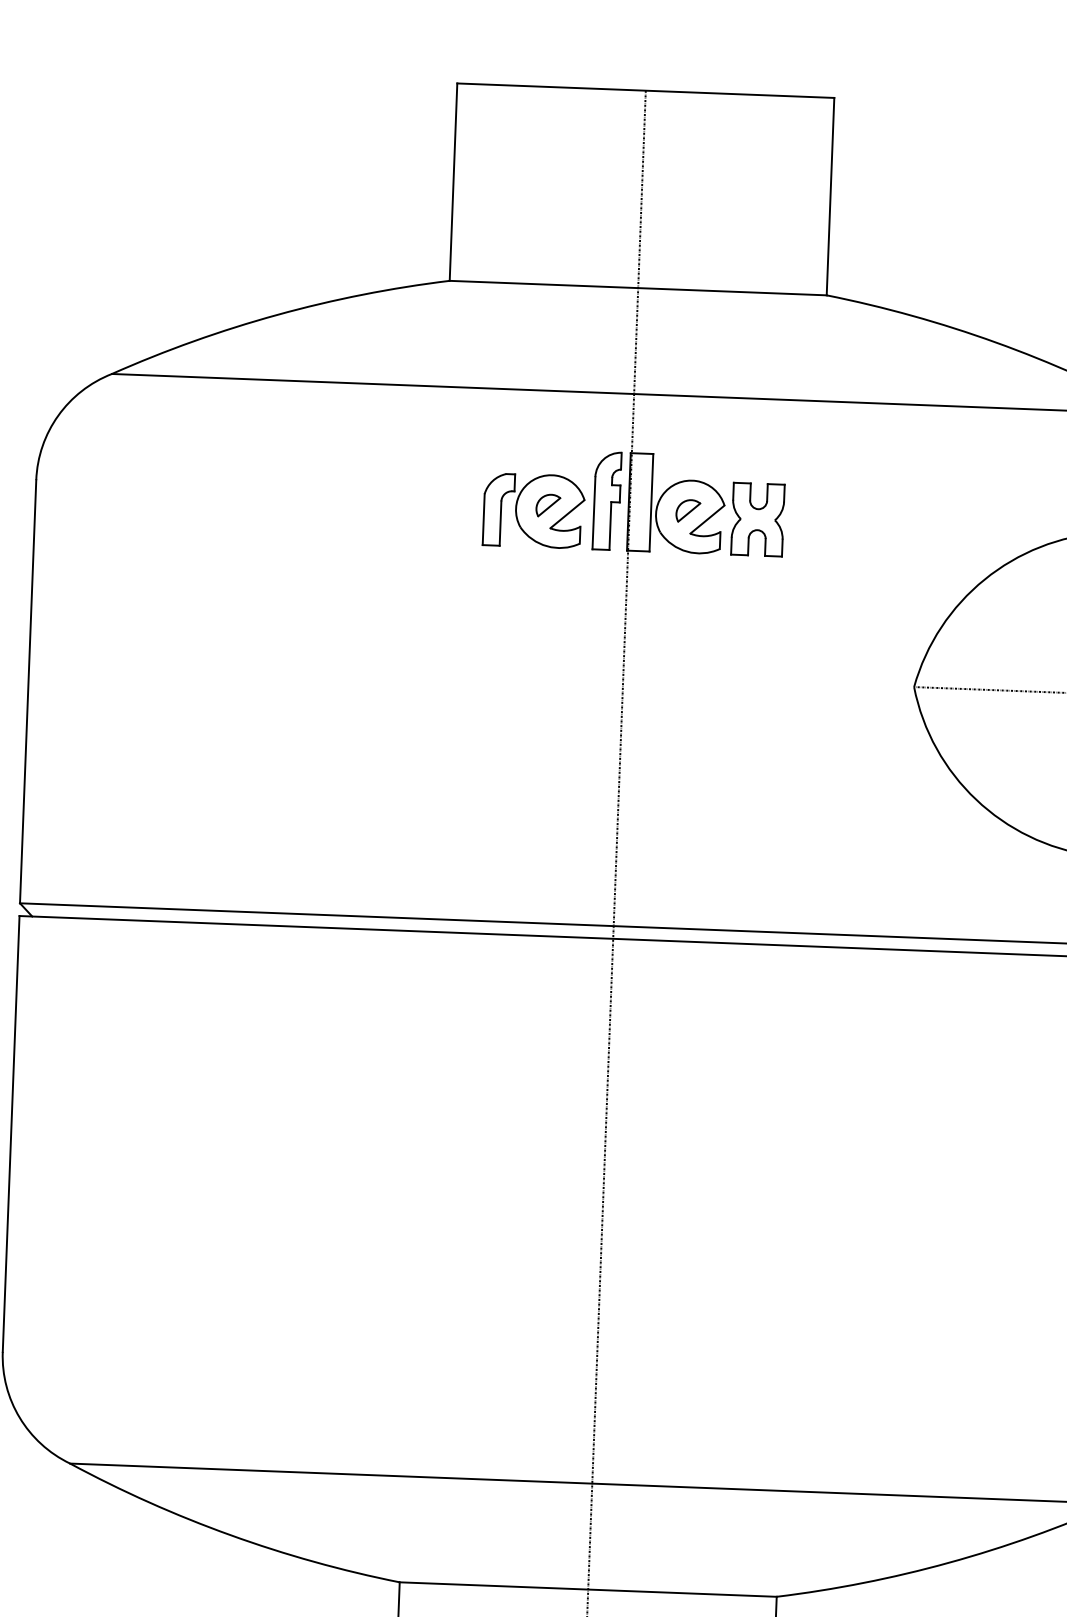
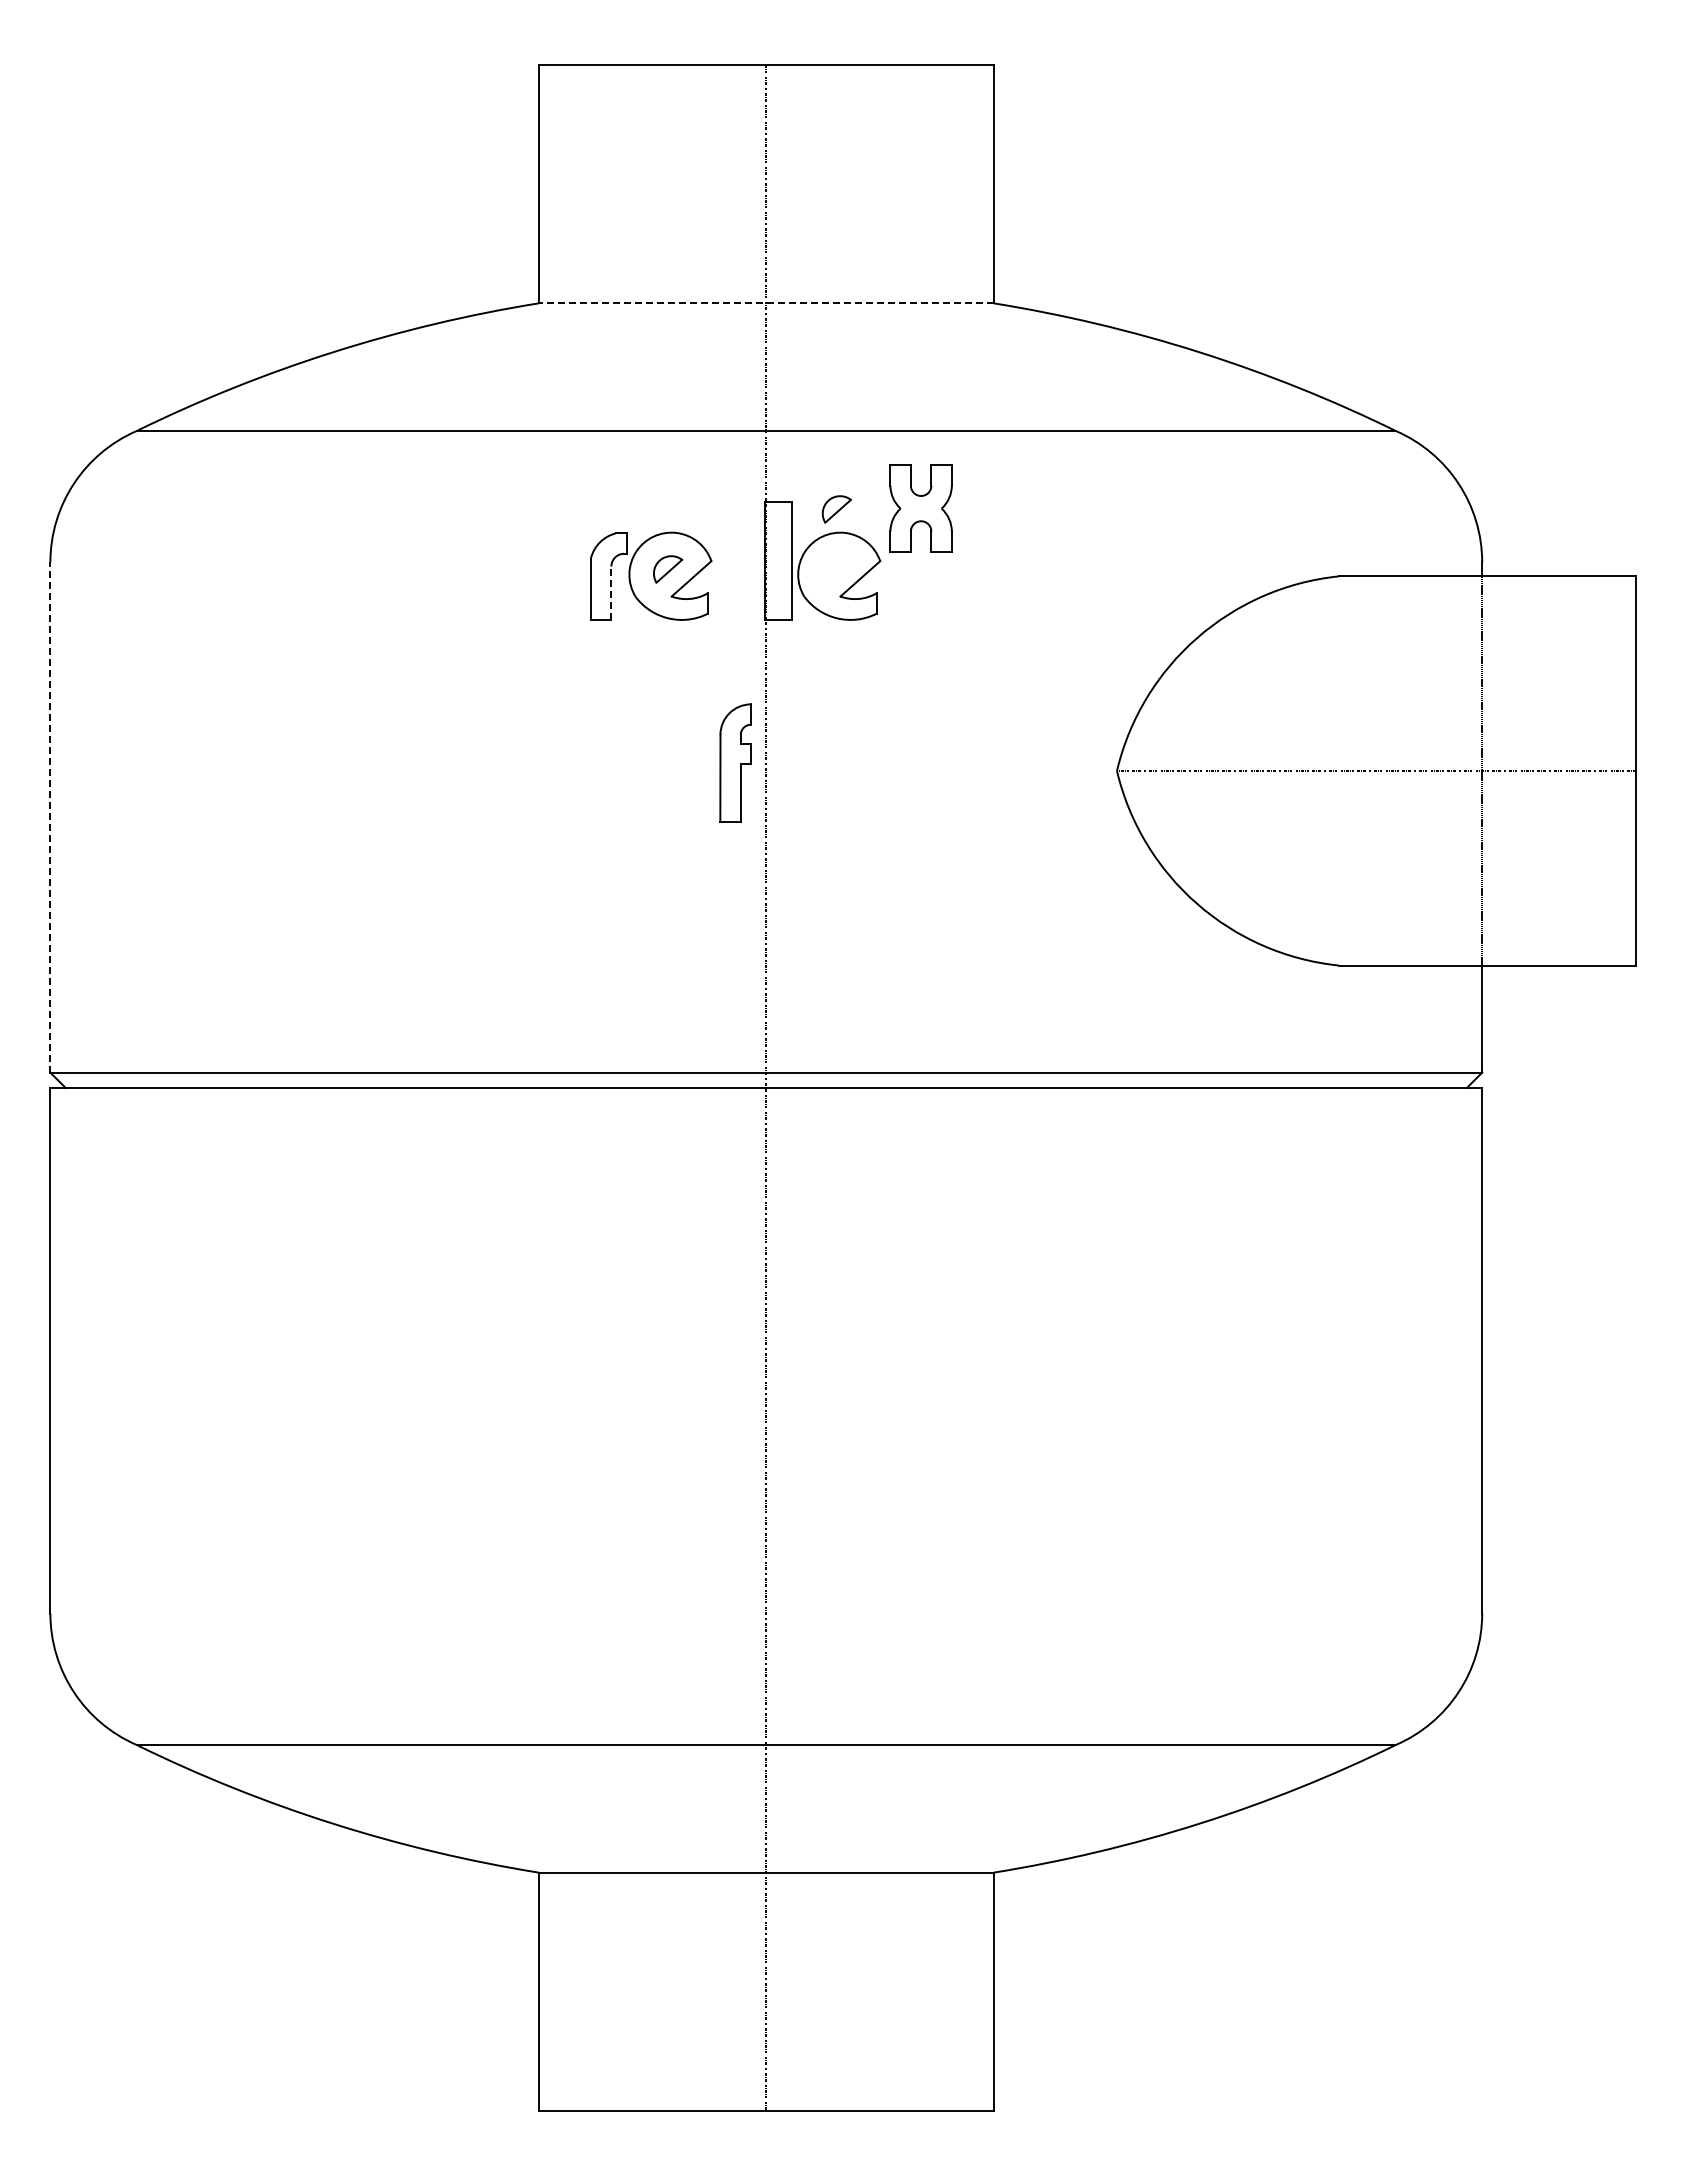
line: (637, 288) -> (765, 303), solid -> dashed
part: (606, 500) -> (735, 762), moved
part: (687, 511) -> (836, 509), moved
part: (757, 519) -> (920, 508), moved
line: (500, 523) -> (611, 593), solid -> dashed
line: (28, 691) -> (50, 817), solid -> dashed

